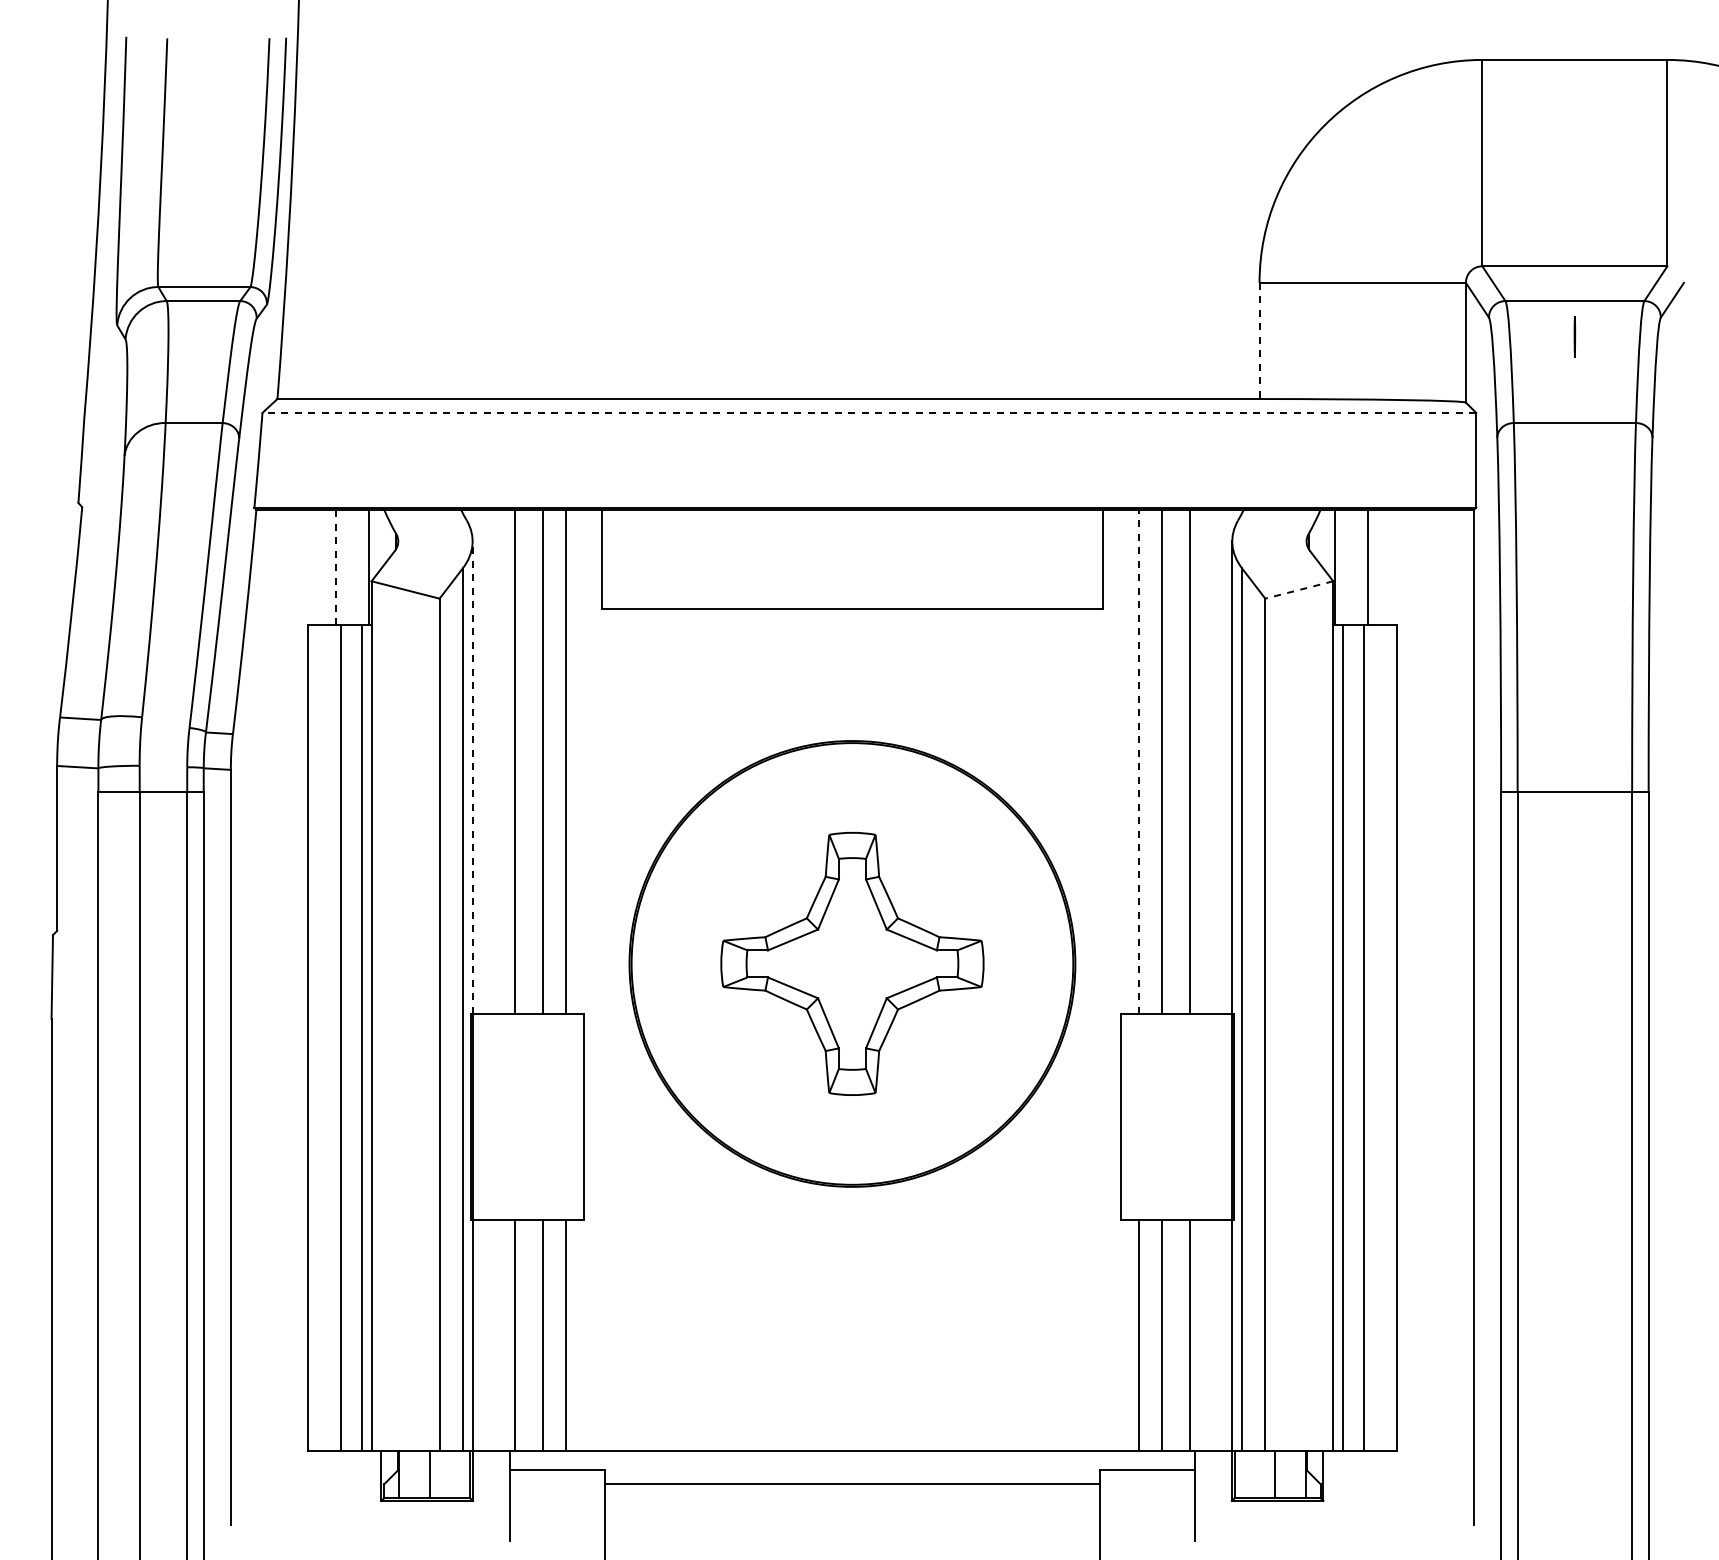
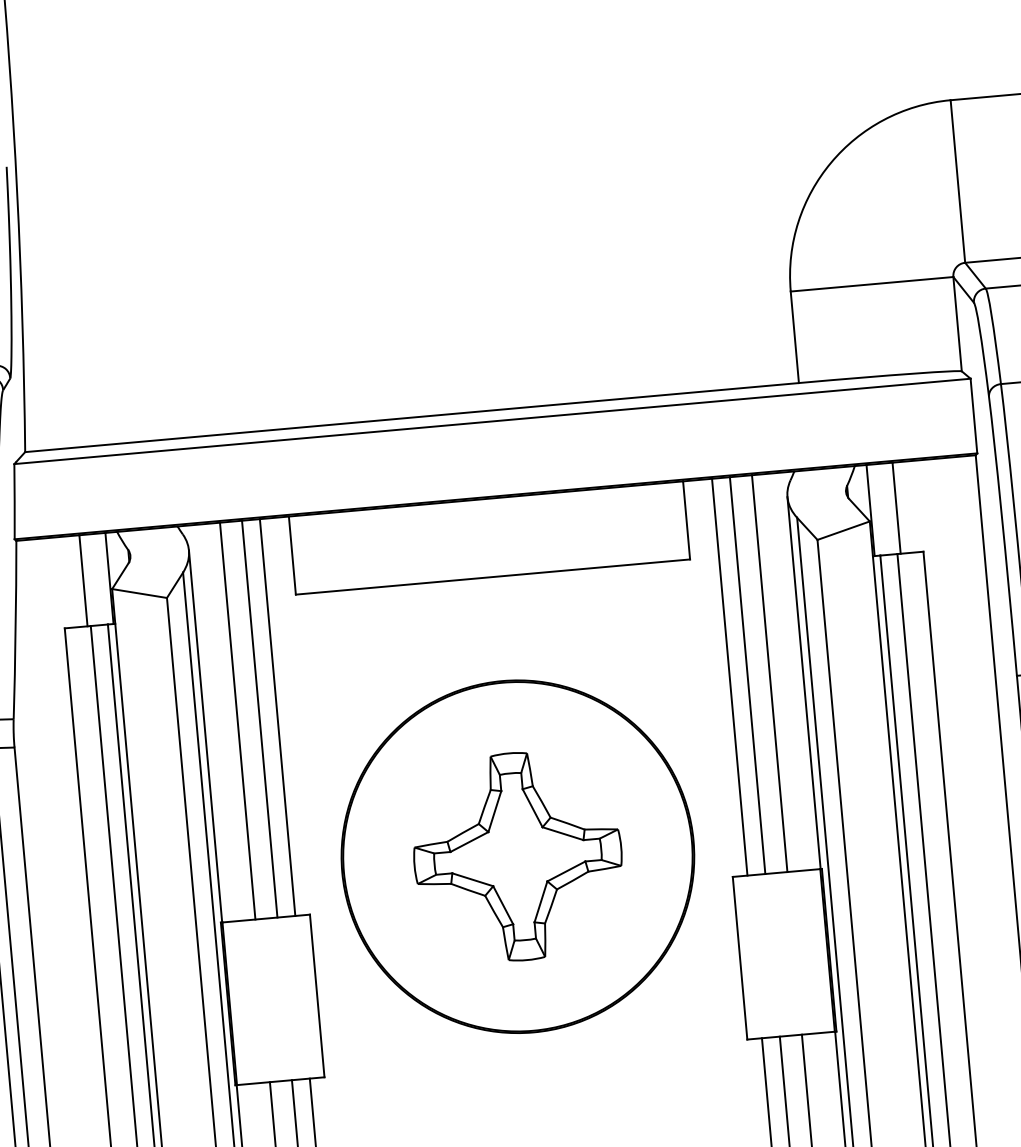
line: (1259, 341) -> (794, 337), dashed -> solid
line: (869, 412) -> (492, 421), dashed -> solid
line: (336, 567) -> (83, 580), dashed -> solid
line: (1298, 590) -> (843, 531), dashed -> solid
line: (1139, 761) -> (729, 677), dashed -> solid
line: (472, 776) -> (205, 735), dashed -> solid

